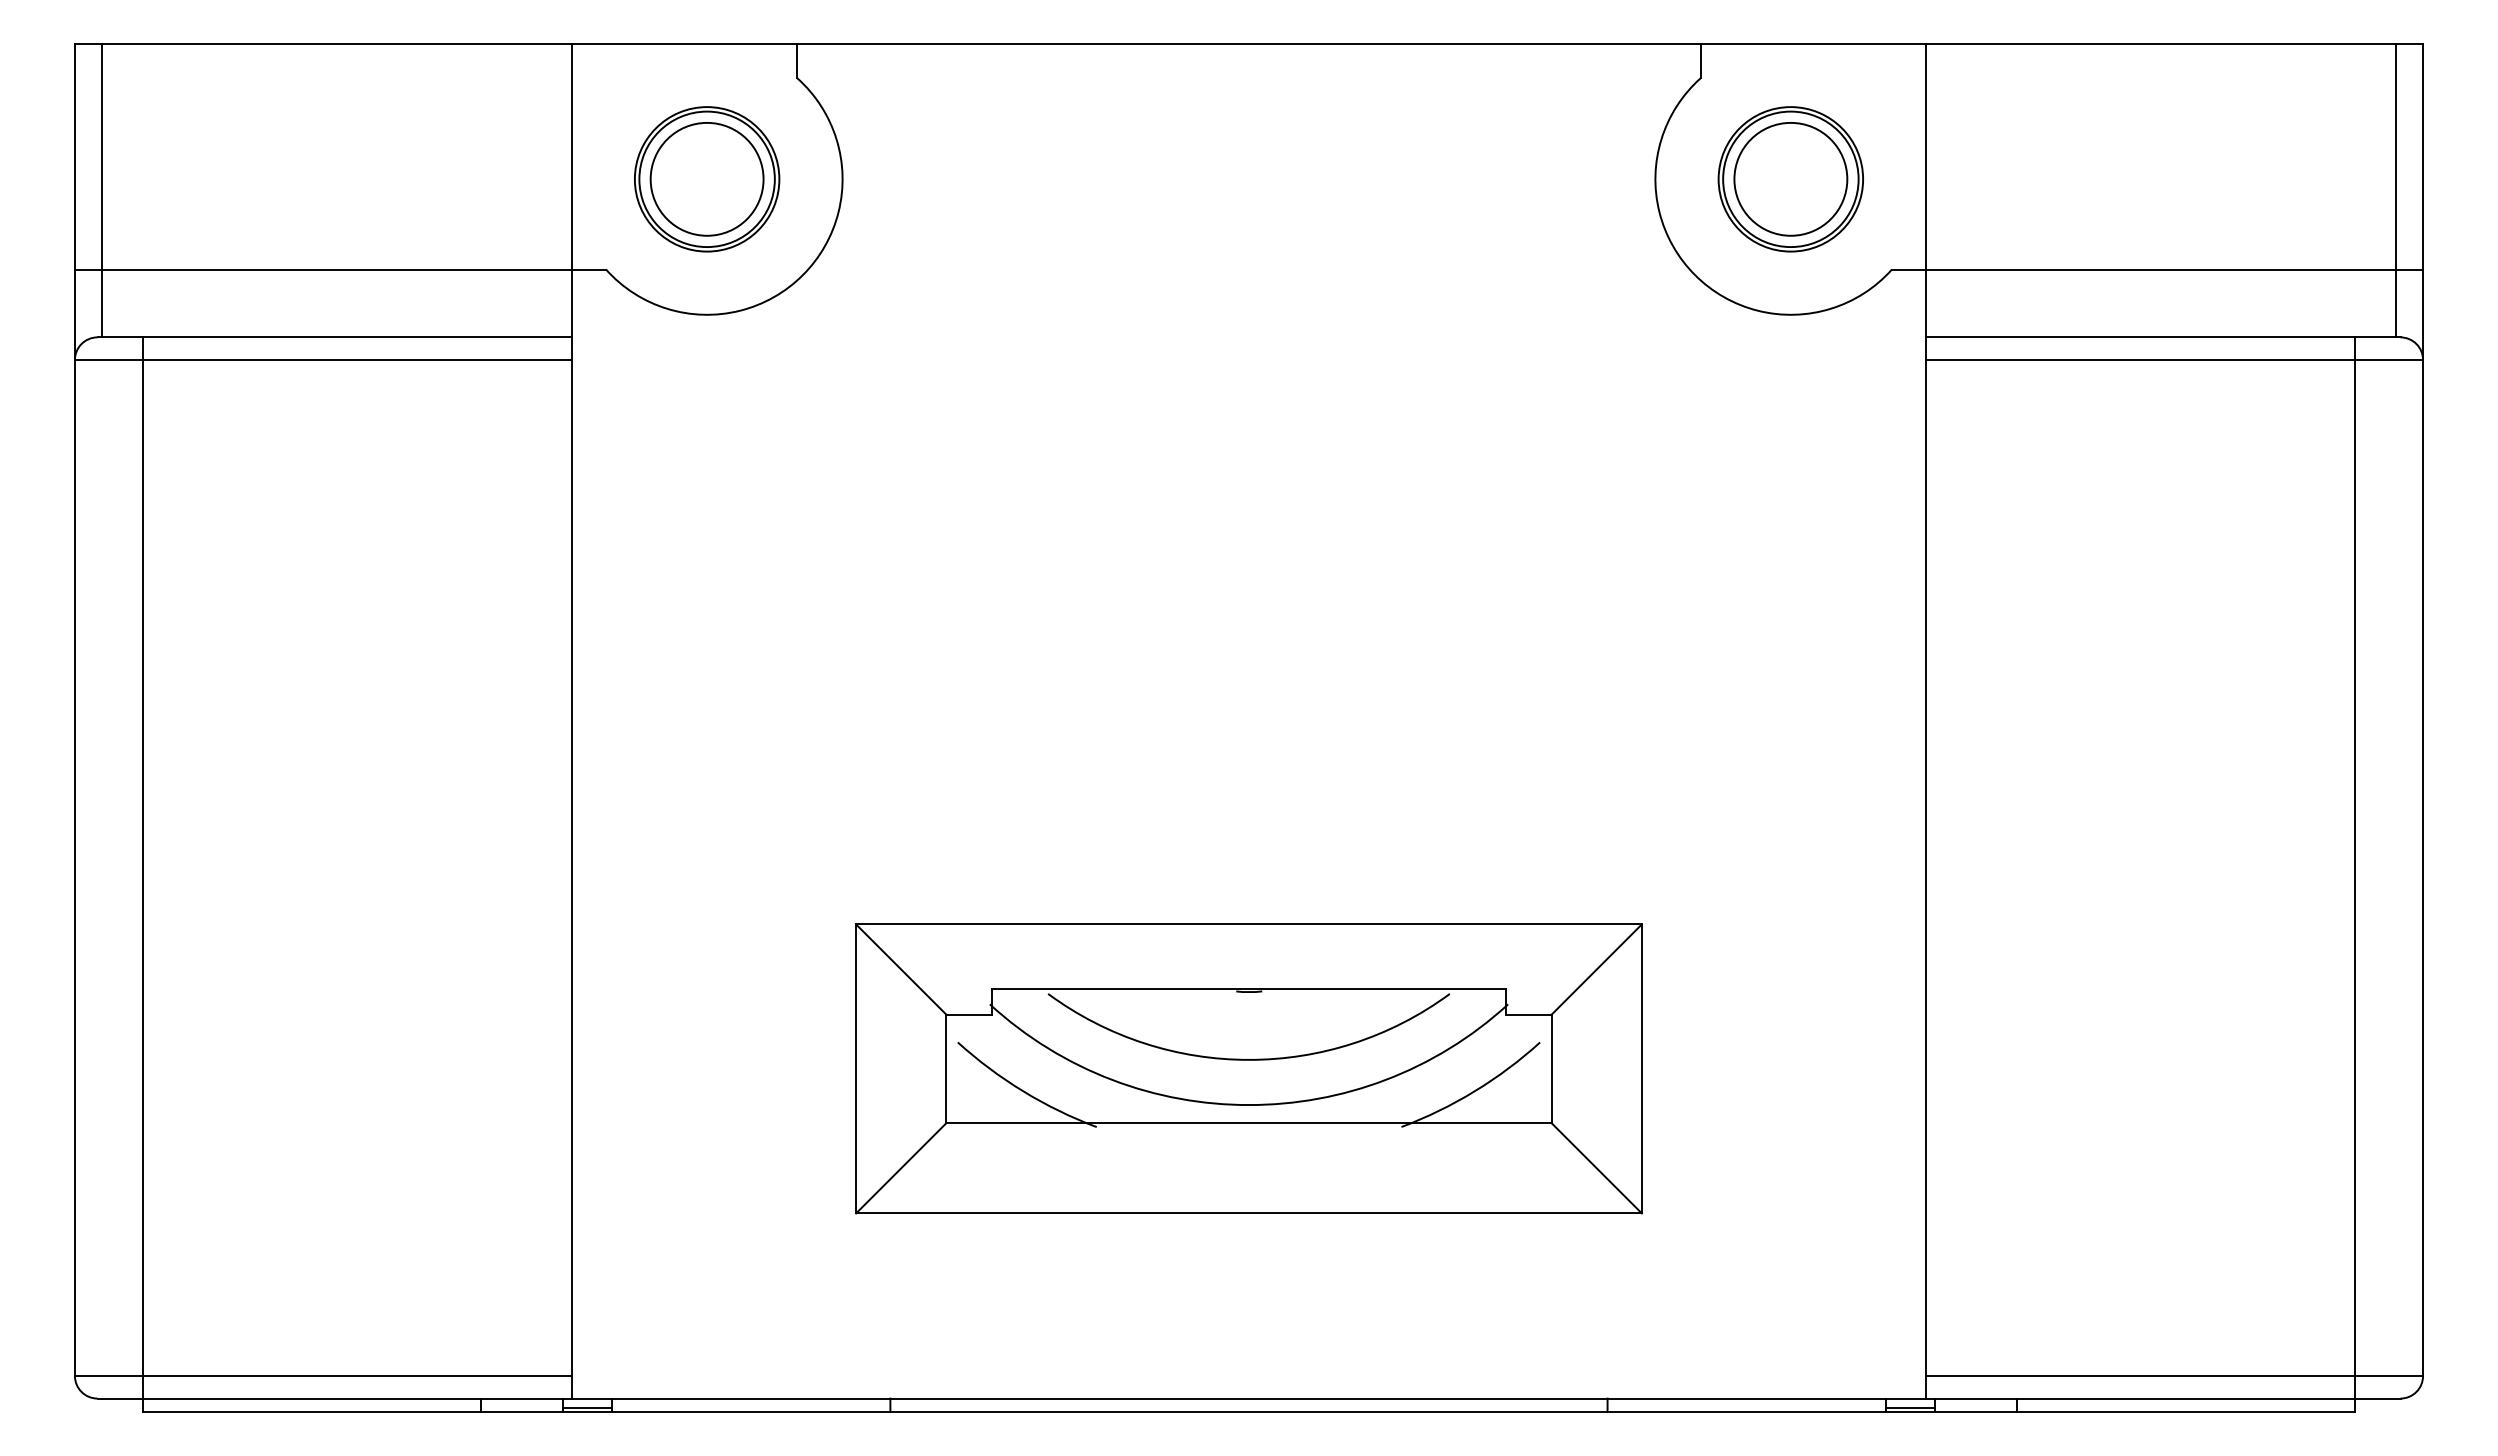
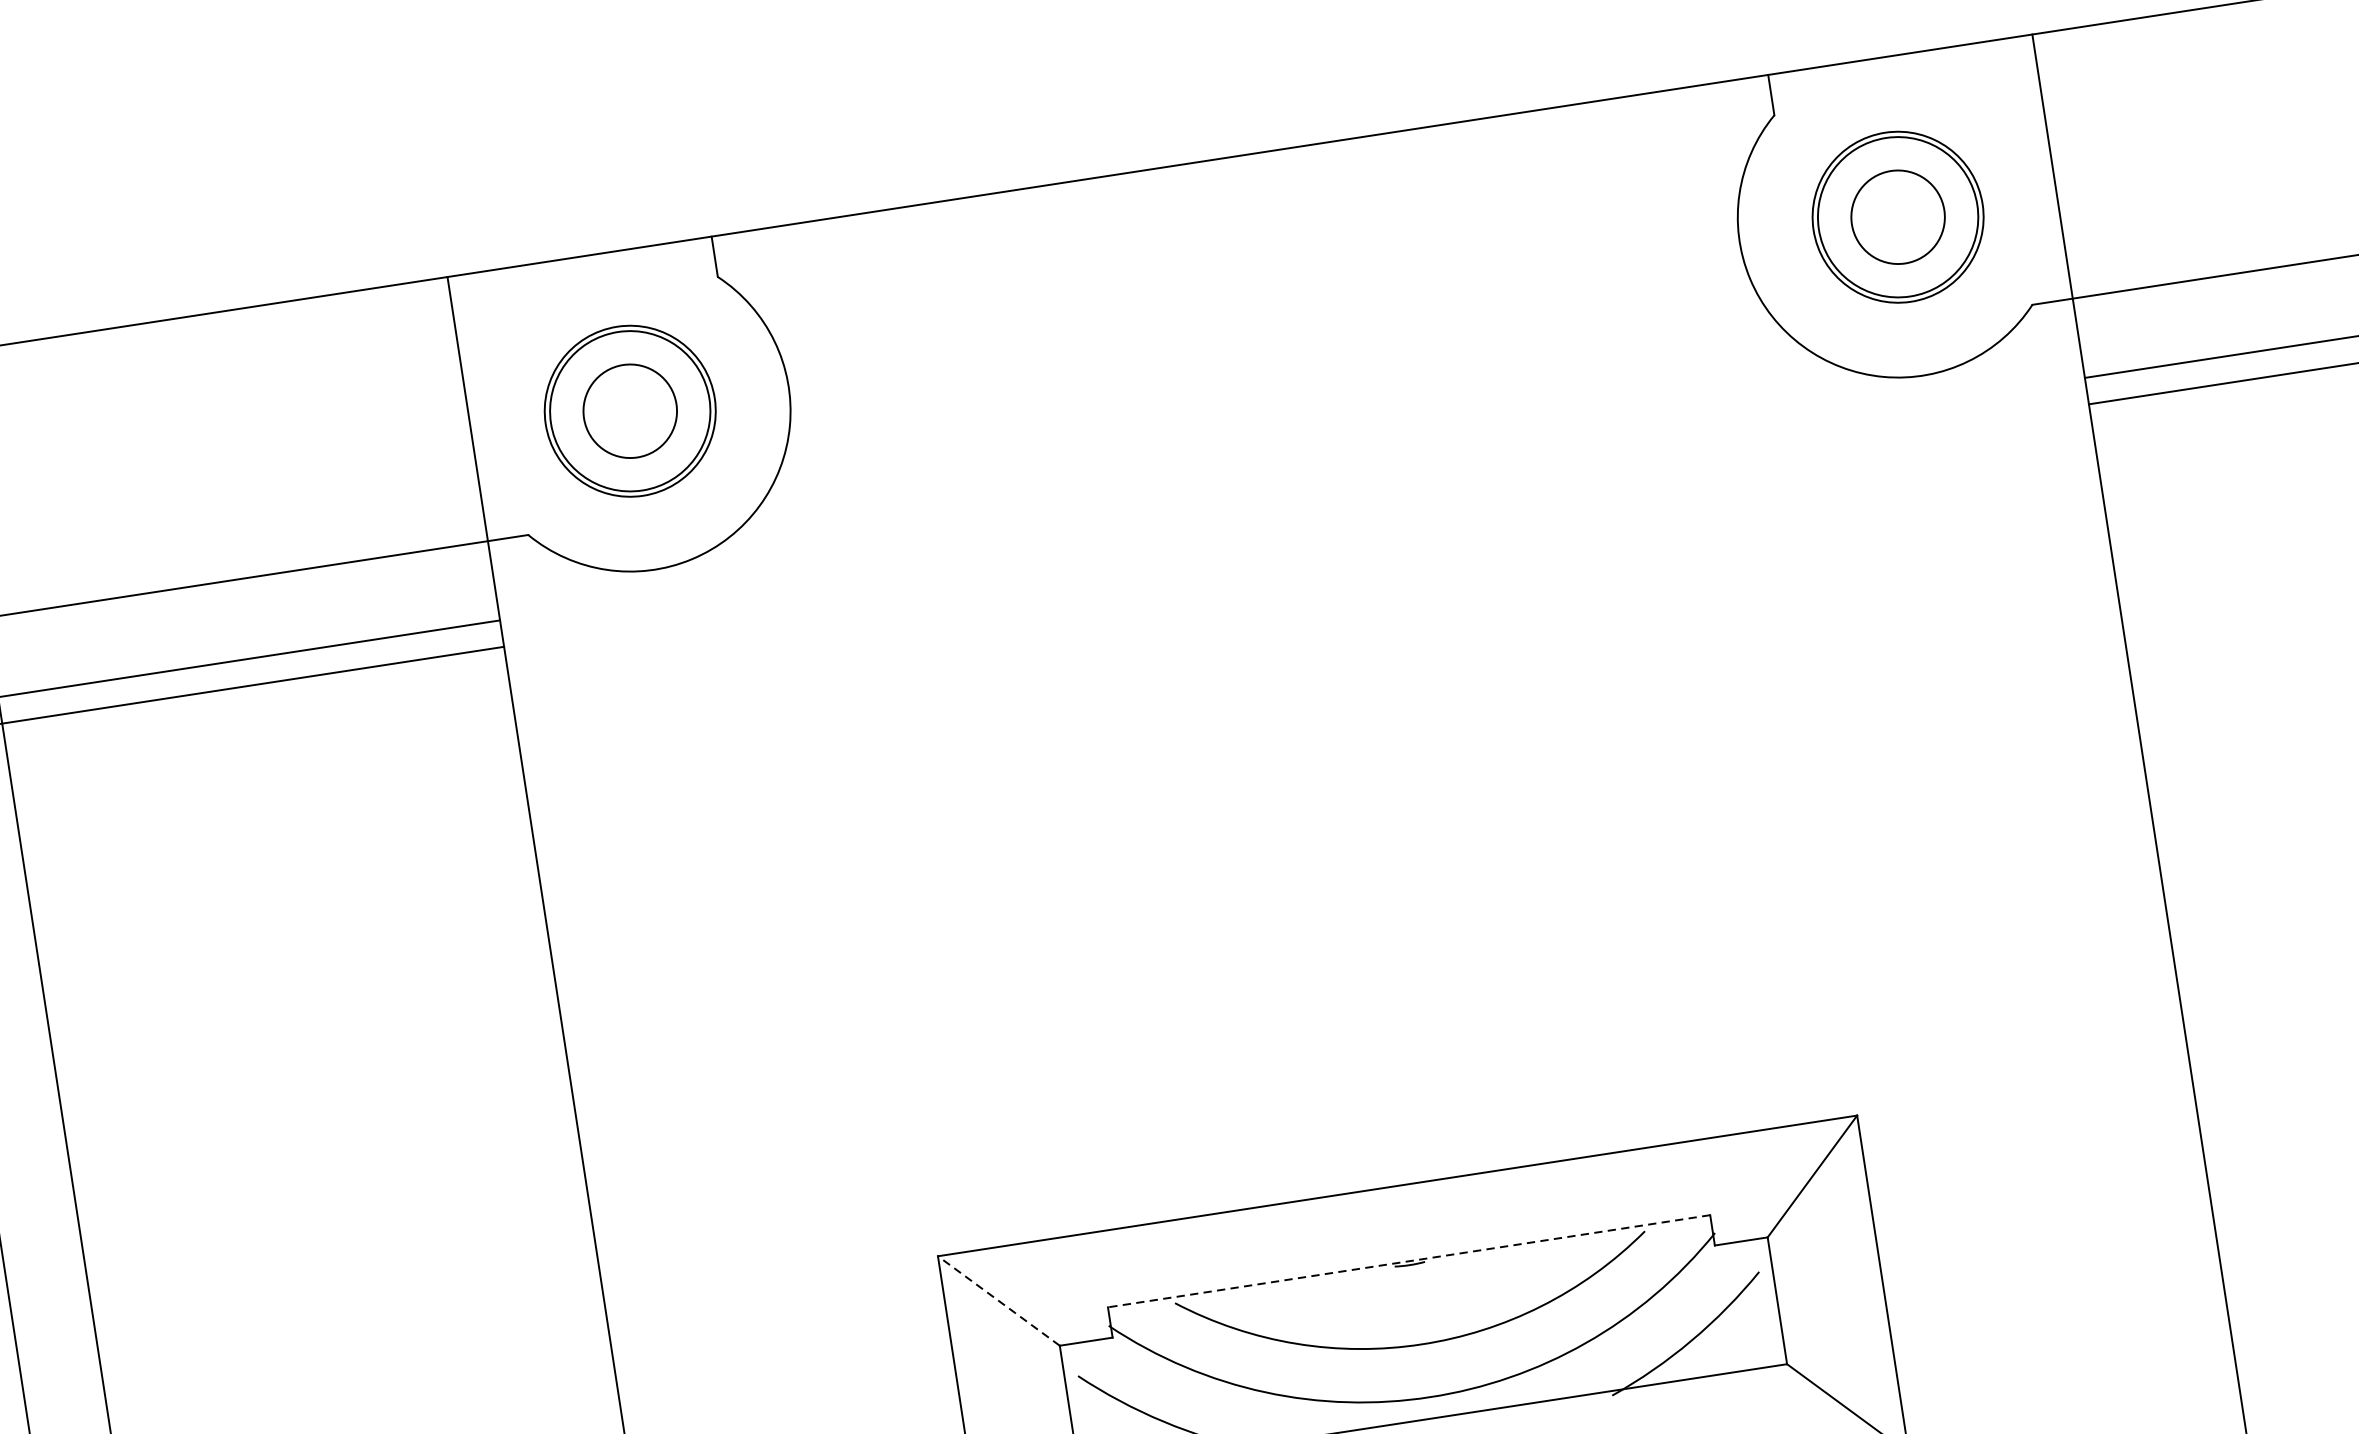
circle: (706, 178) -> (629, 410), size x0.7
circle: (1790, 178) -> (1897, 216), size x0.7
line: (901, 969) -> (999, 1300), solid -> dashed
line: (1248, 988) -> (1408, 1260), solid -> dashed

